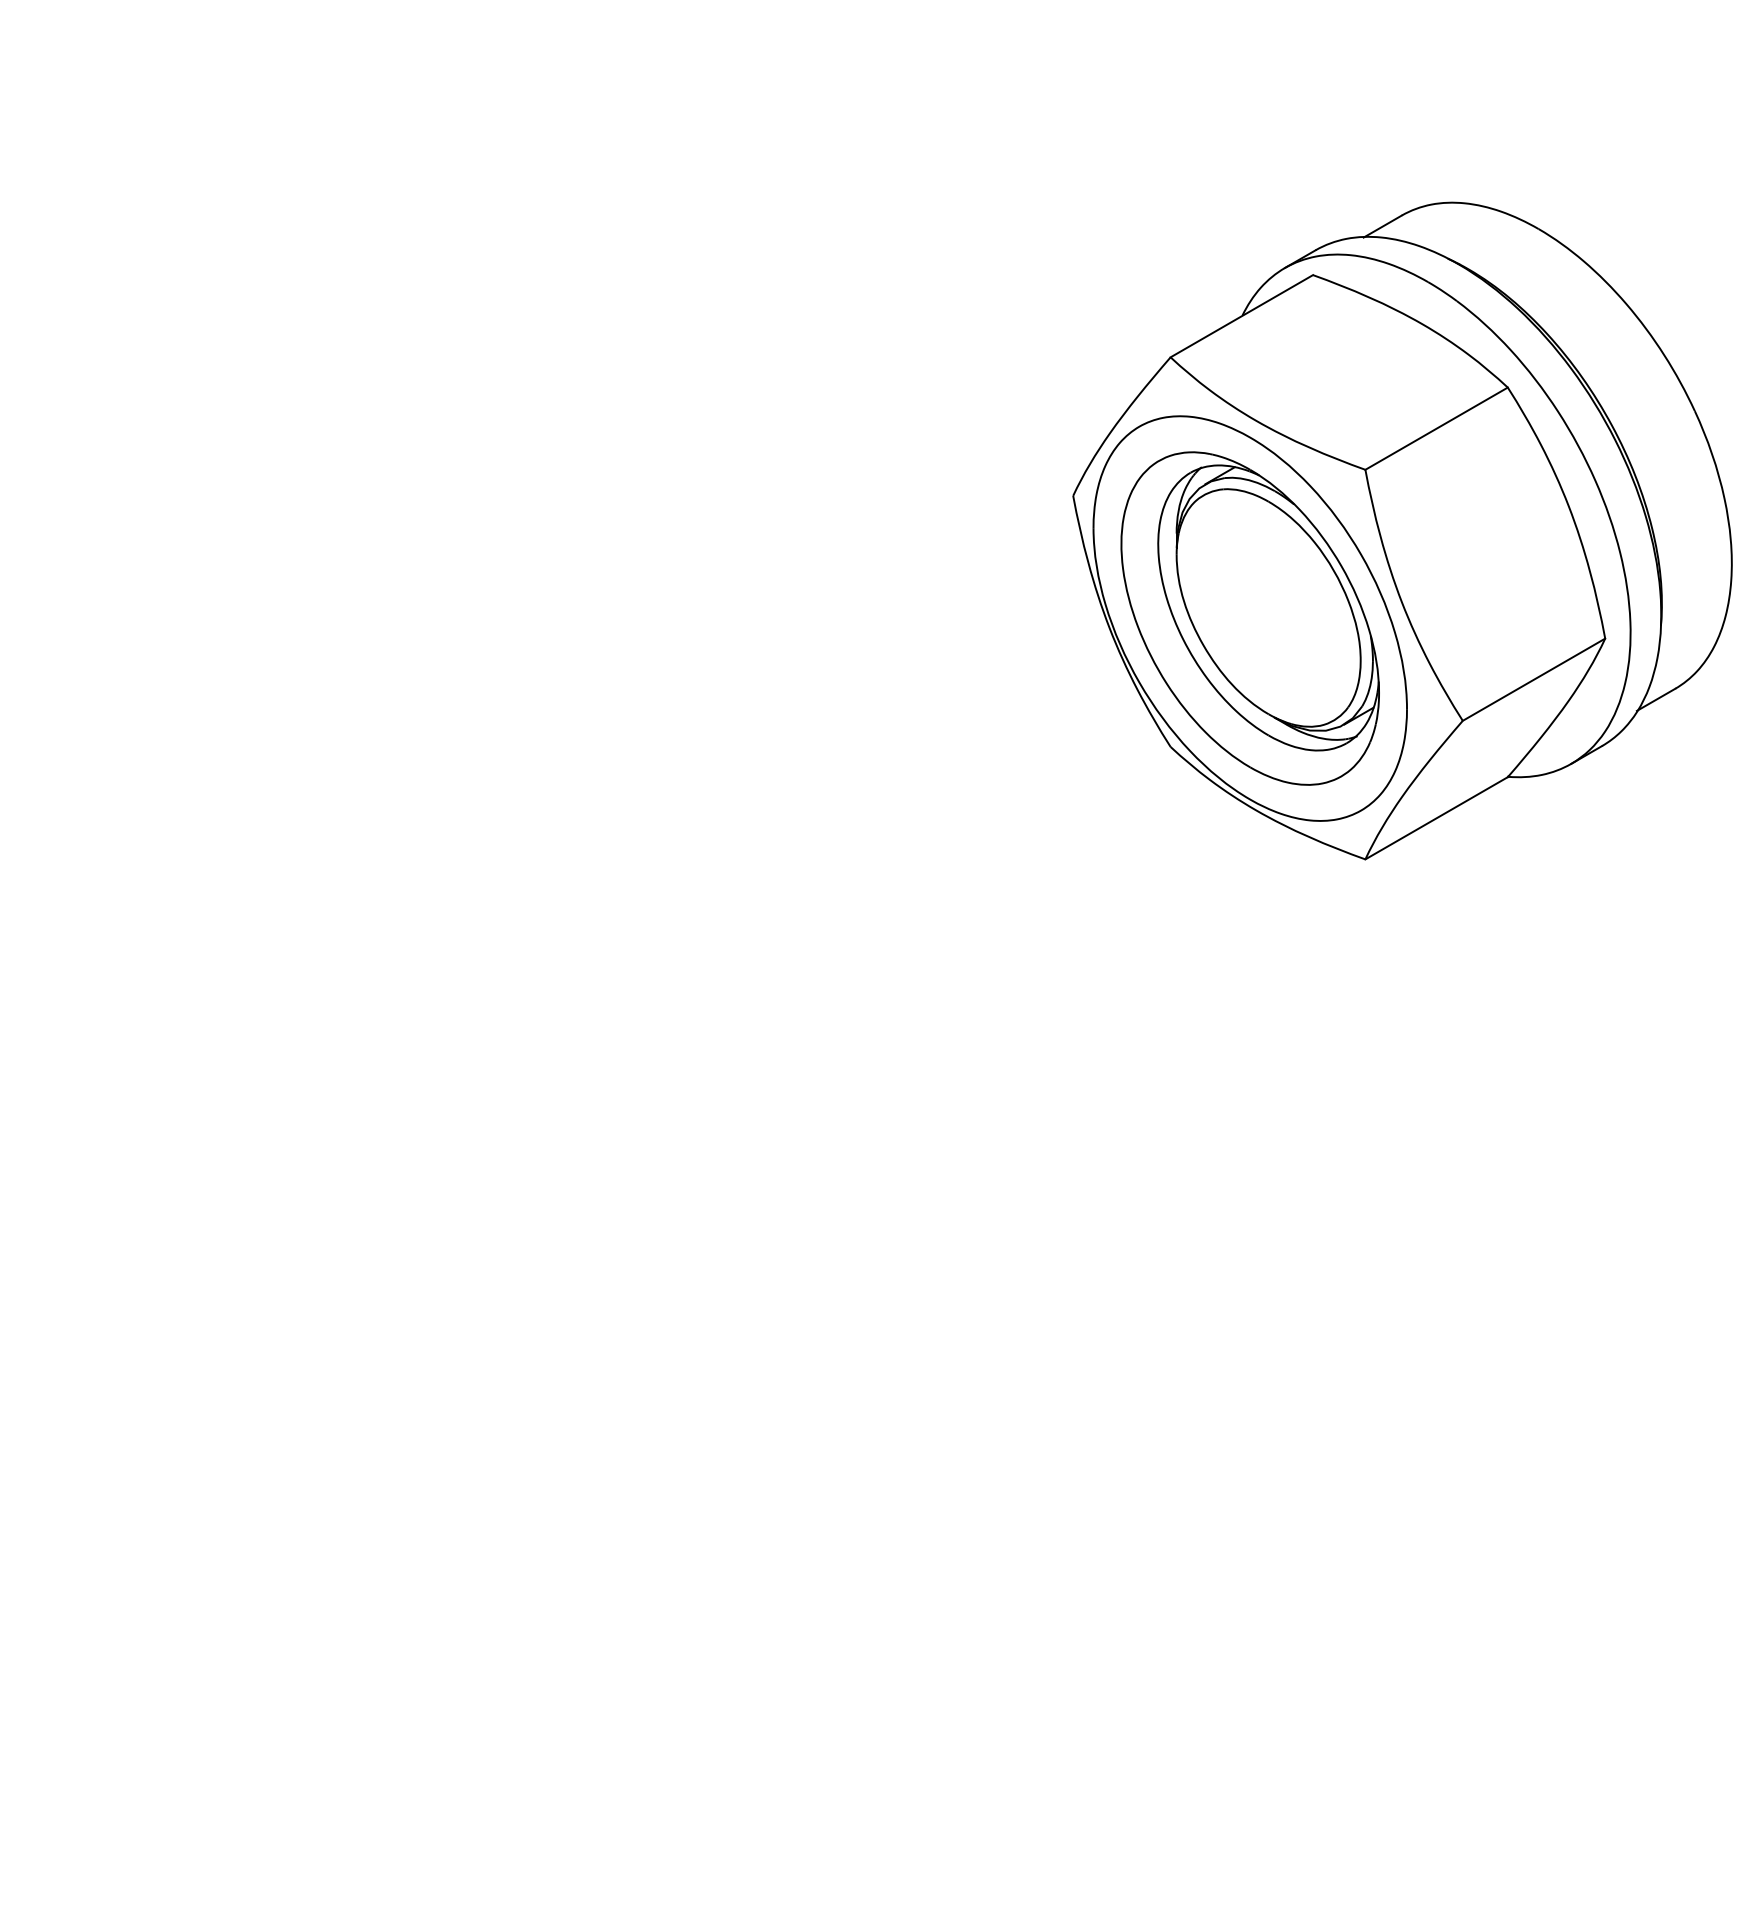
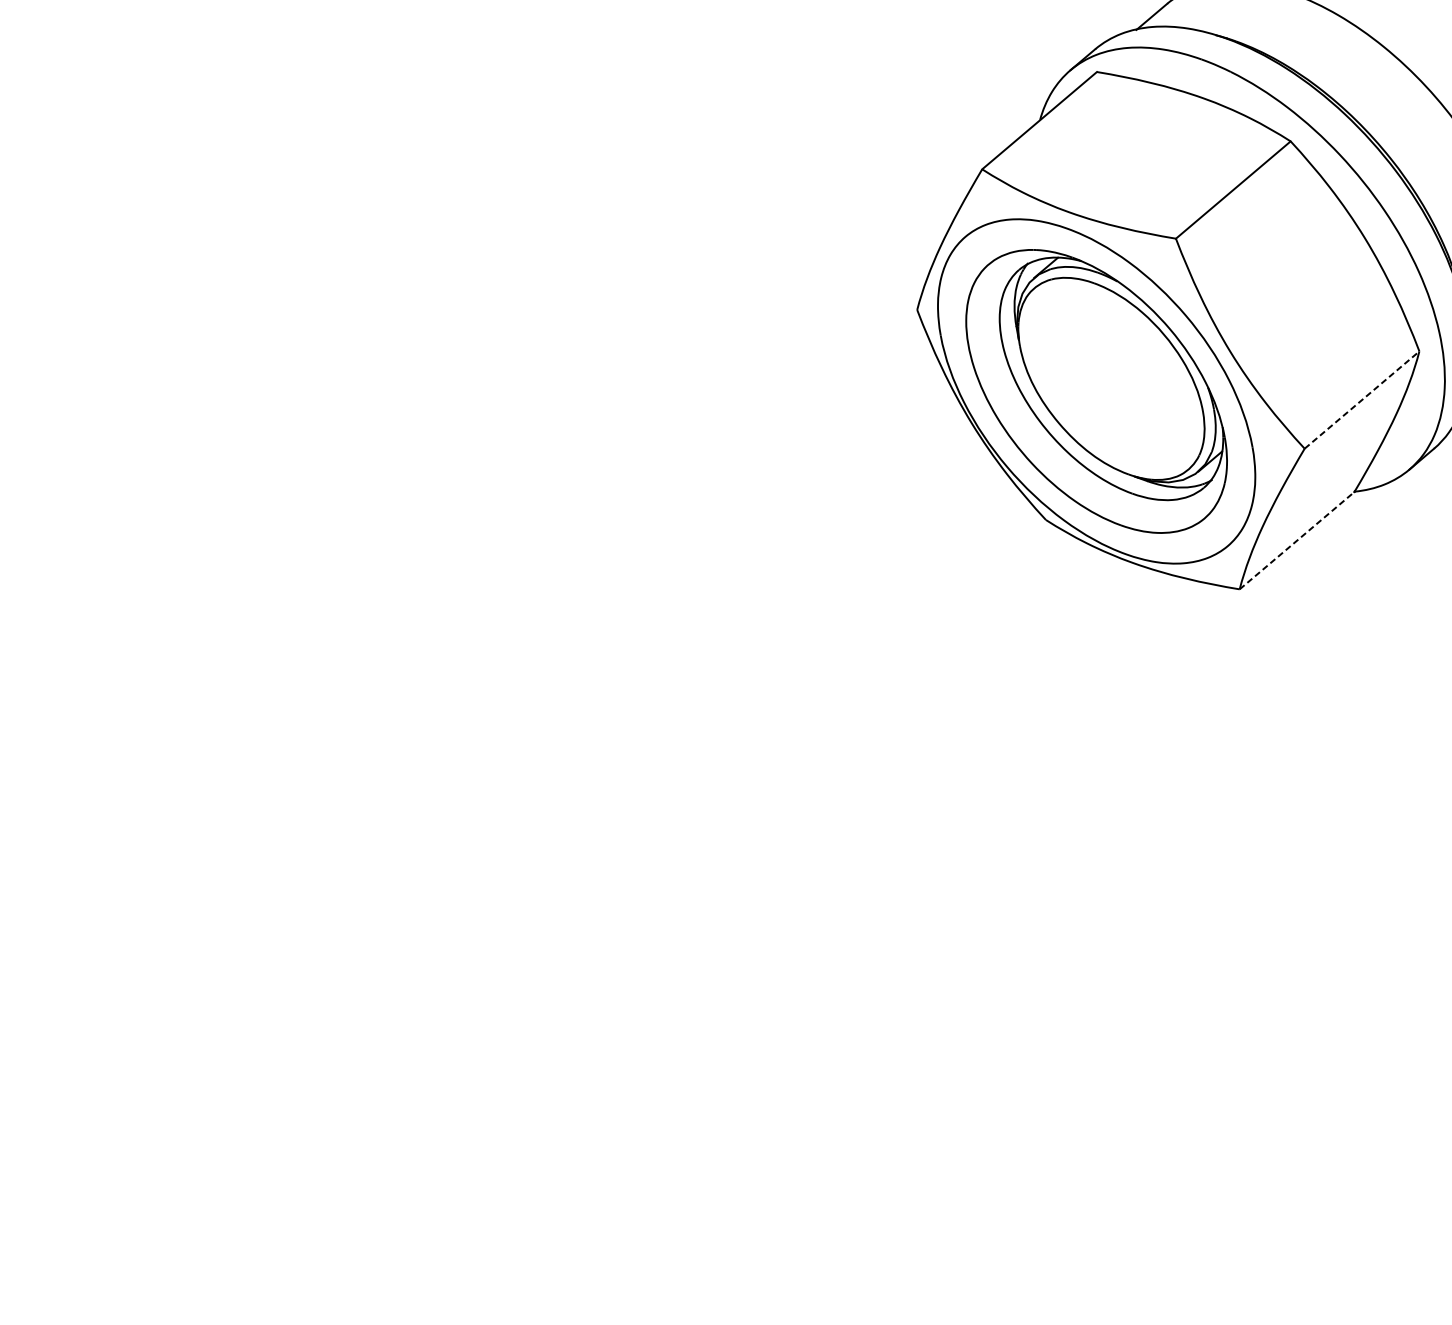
line: (1534, 679) -> (1362, 399), solid -> dashed
line: (1437, 818) -> (1297, 540), solid -> dashed

